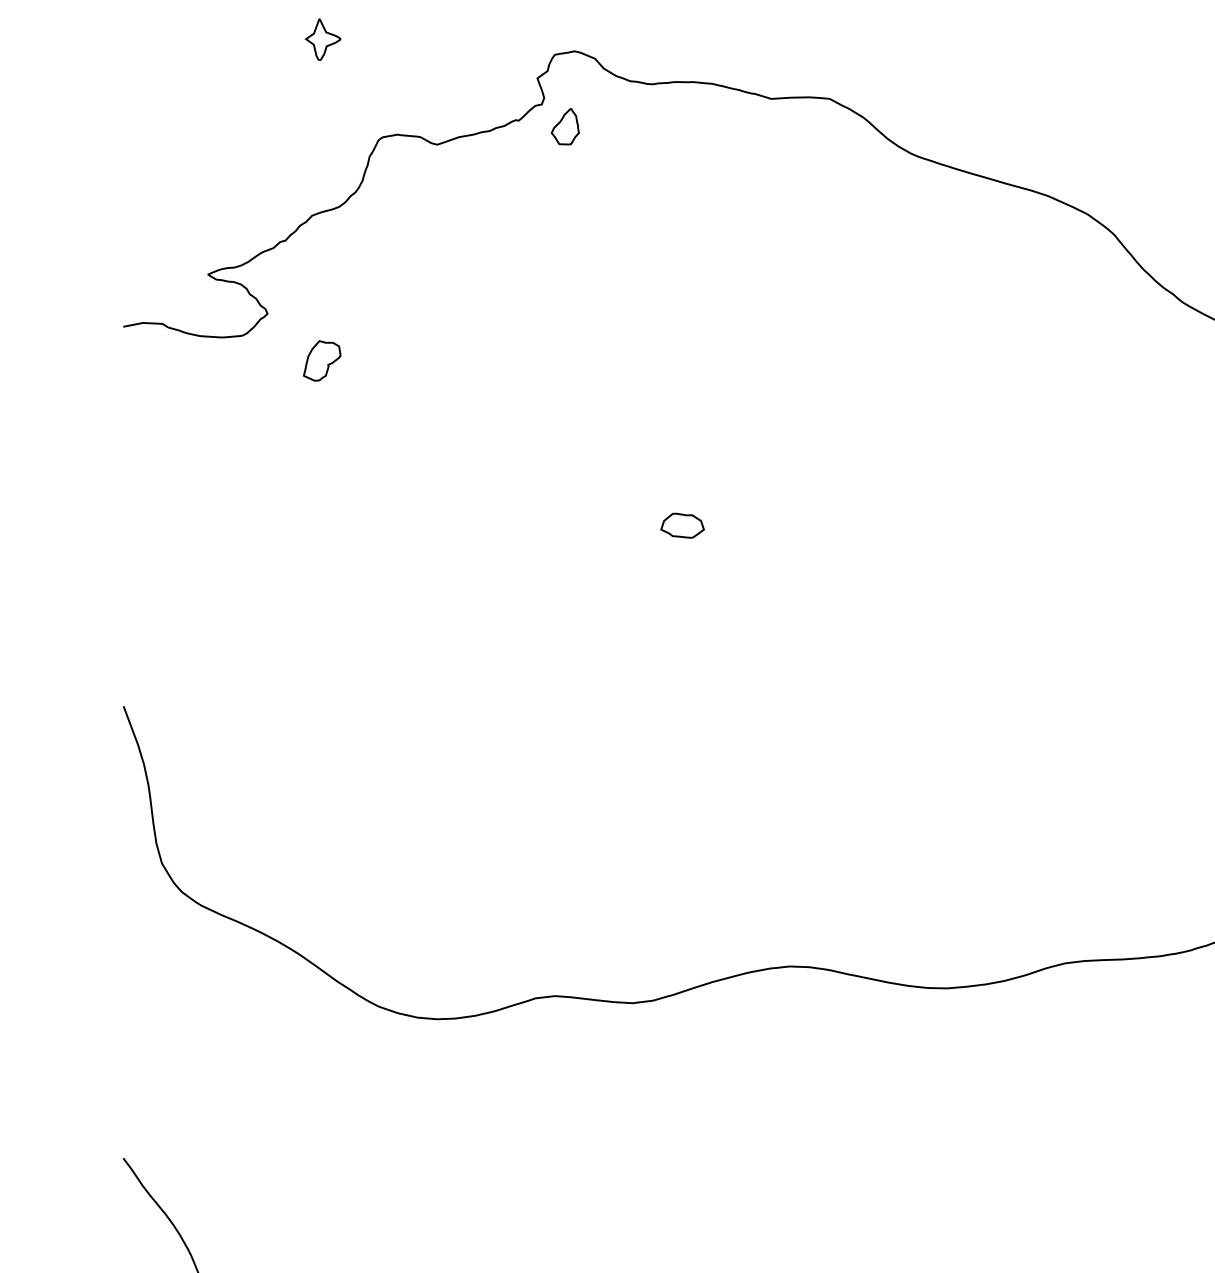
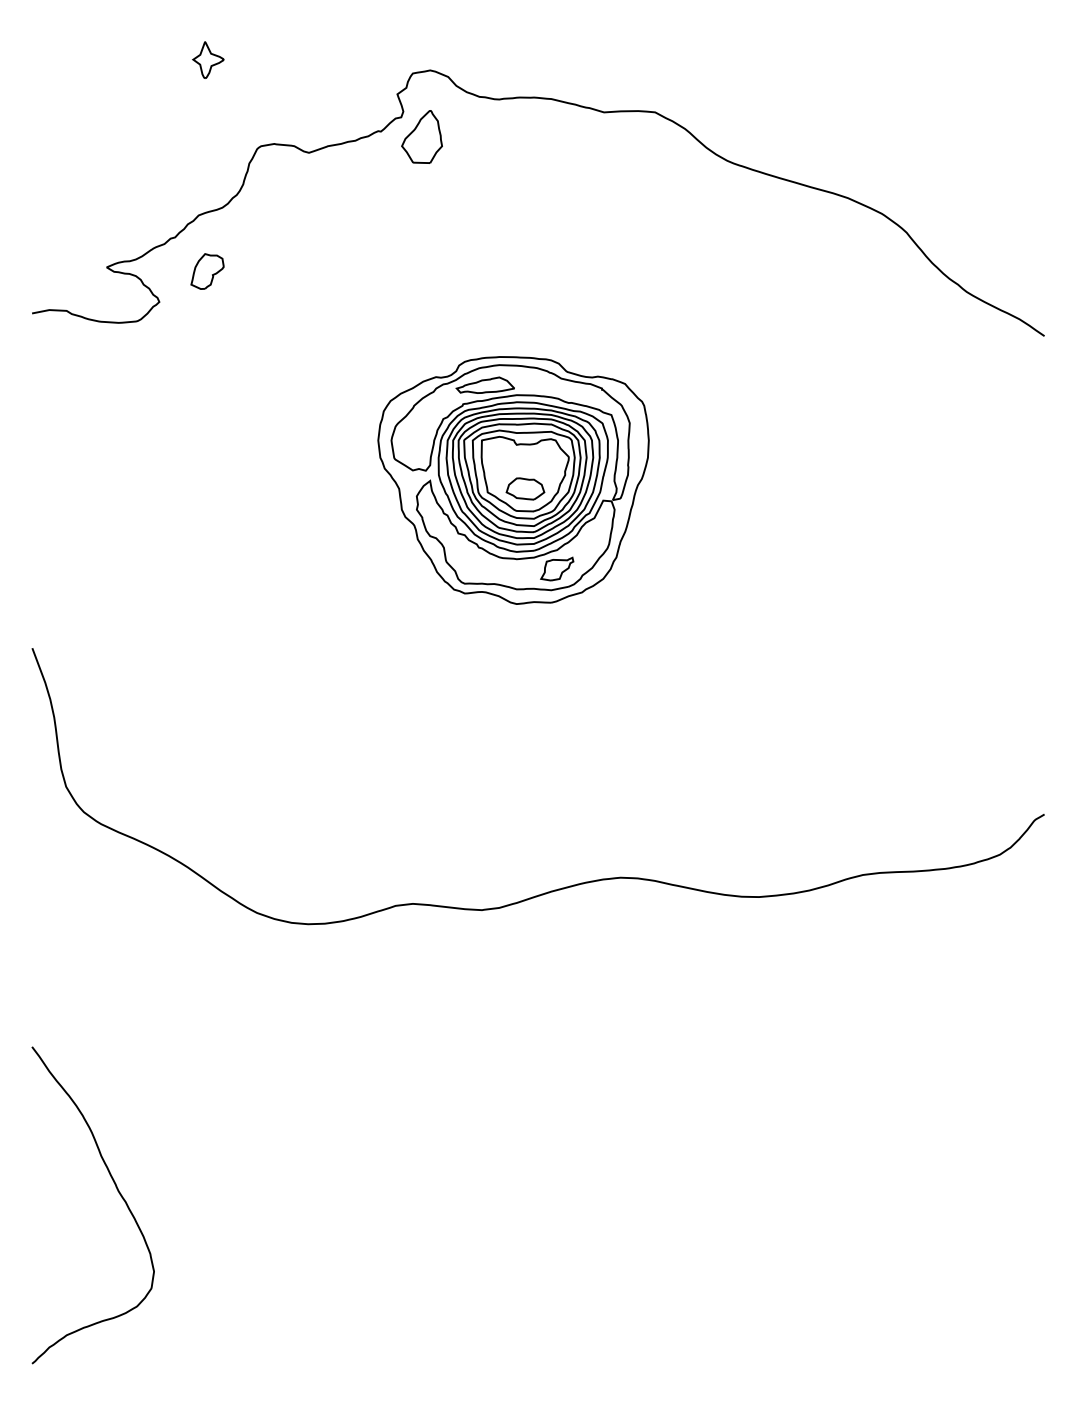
part: (564, 126) -> (421, 136), size x1.67
part: (322, 360) -> (207, 271), moved
part: (669, 516) -> (513, 480), added

